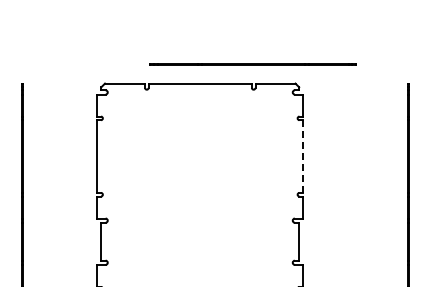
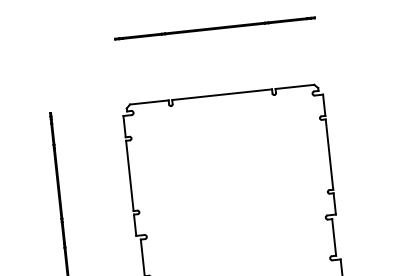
line: (252, 64) -> (214, 28), moved
line: (303, 156) -> (329, 154), dashed -> solid

